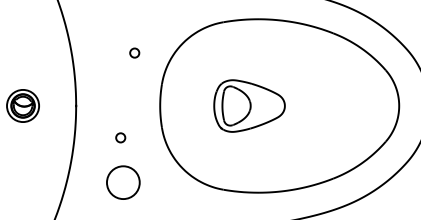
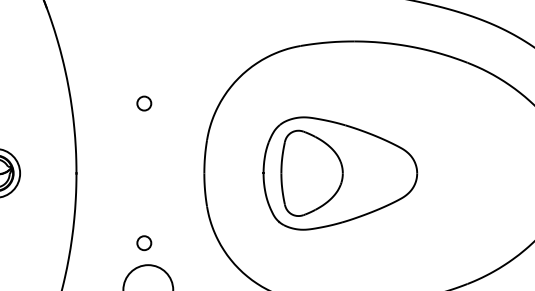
circle: (134, 52) -> (143, 102), moved
part: (249, 105) -> (340, 172), size x1.43
circle: (120, 137) -> (143, 242), moved

